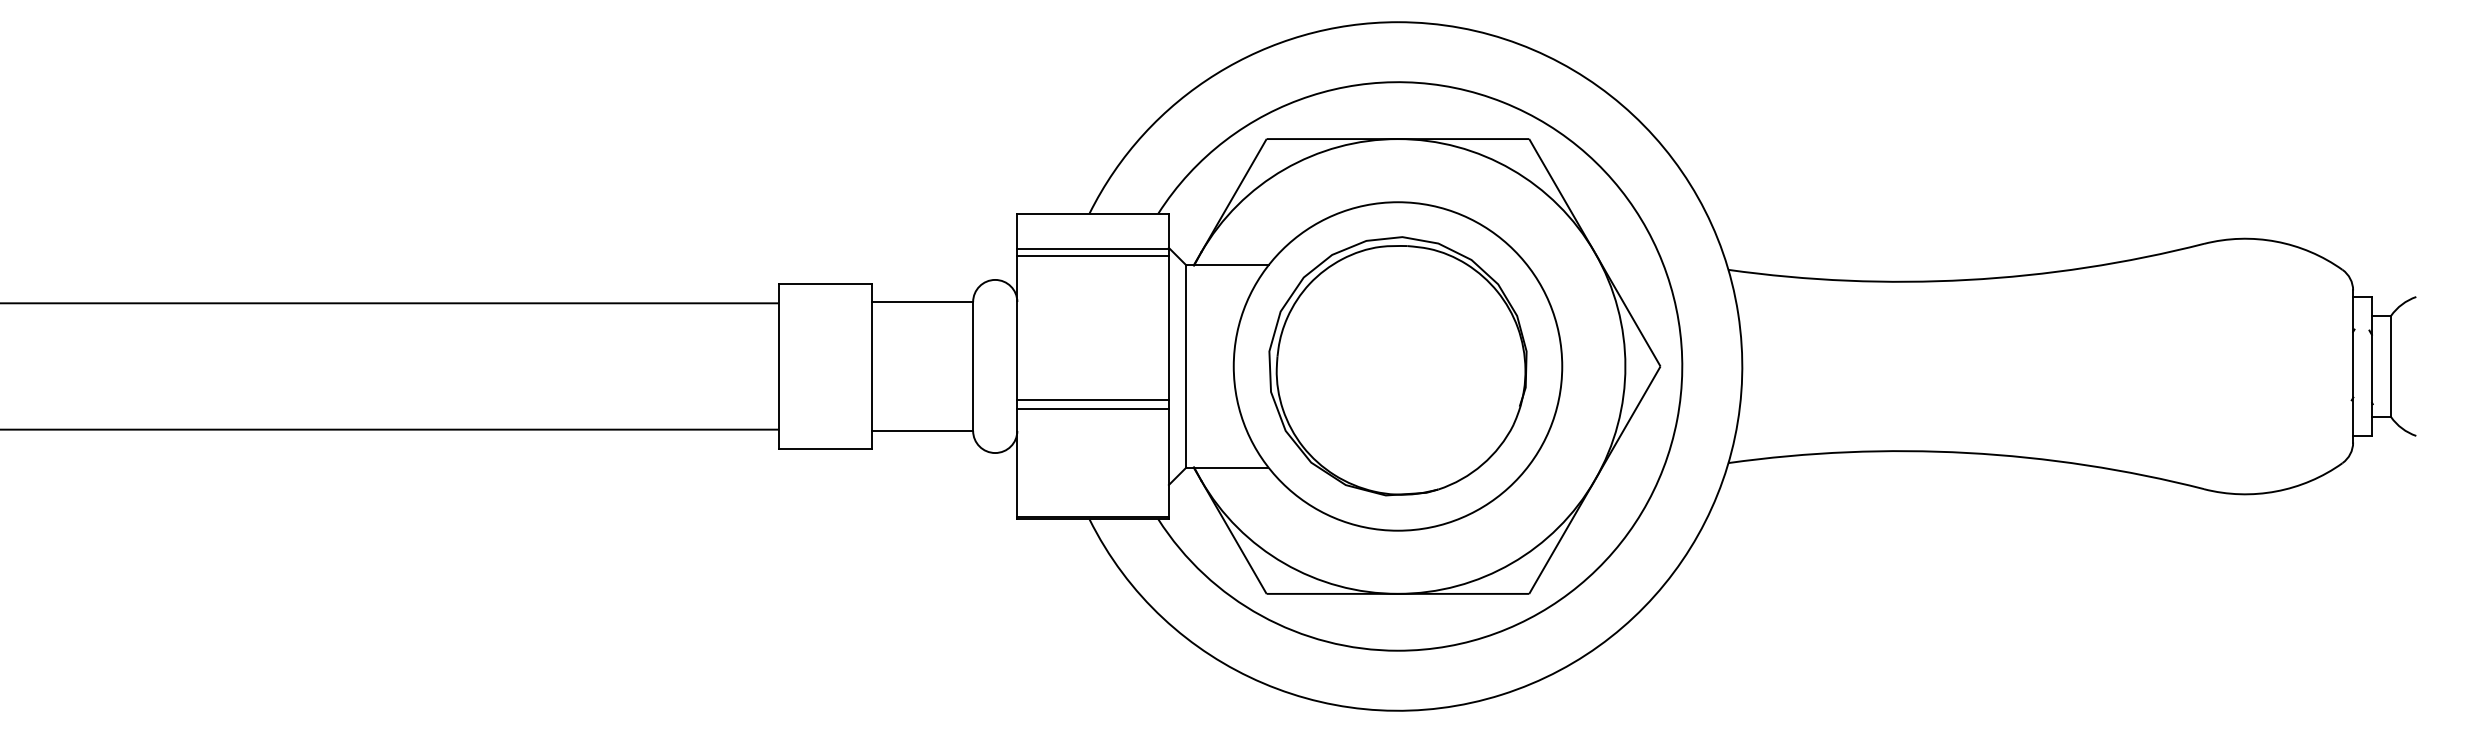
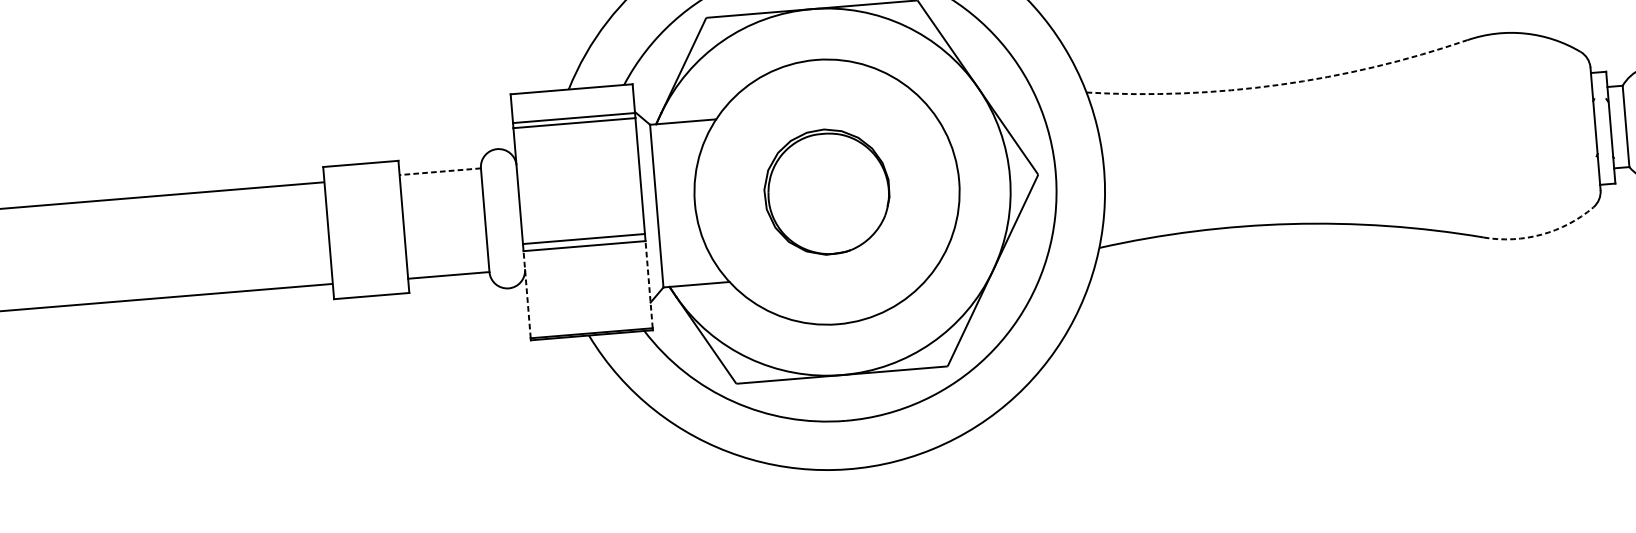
arc: (1967, 279) -> (1279, 84), solid -> dashed
line: (922, 302) -> (440, 172), solid -> dashed
part: (1397, 366) -> (826, 192), size x0.6
line: (1017, 462) -> (527, 294), solid -> dashed
line: (1168, 462) -> (648, 284), solid -> dashed
arc: (2276, 491) -> (1542, 234), solid -> dashed

